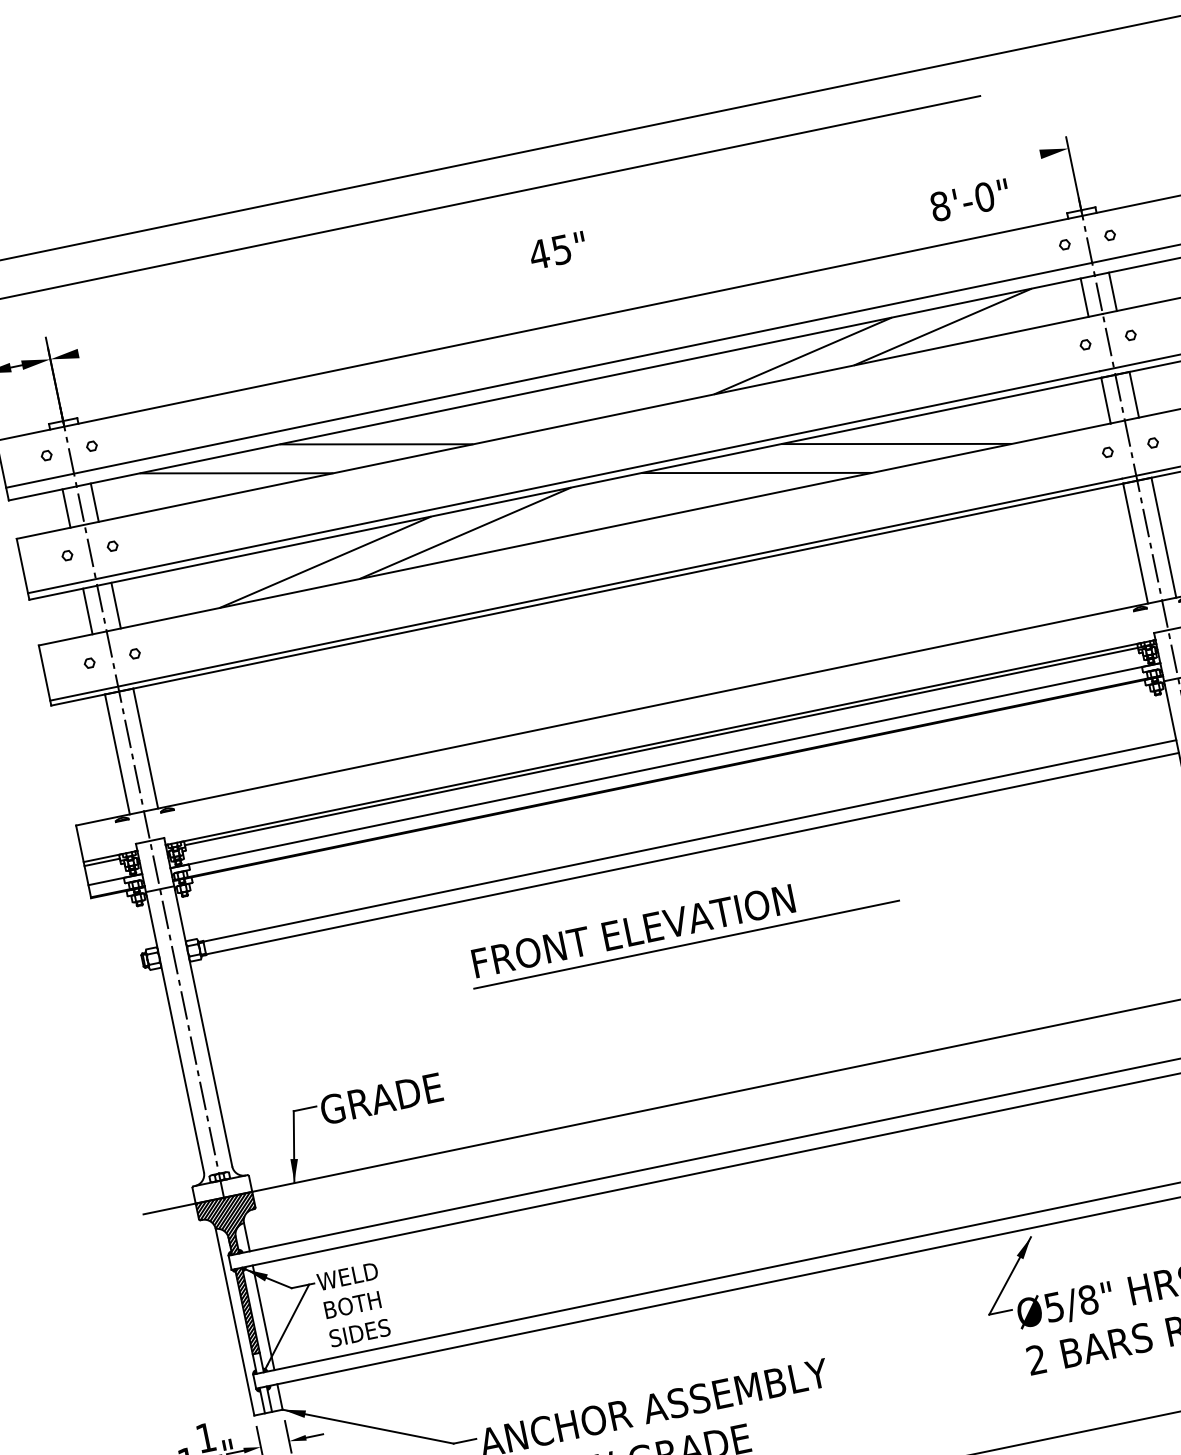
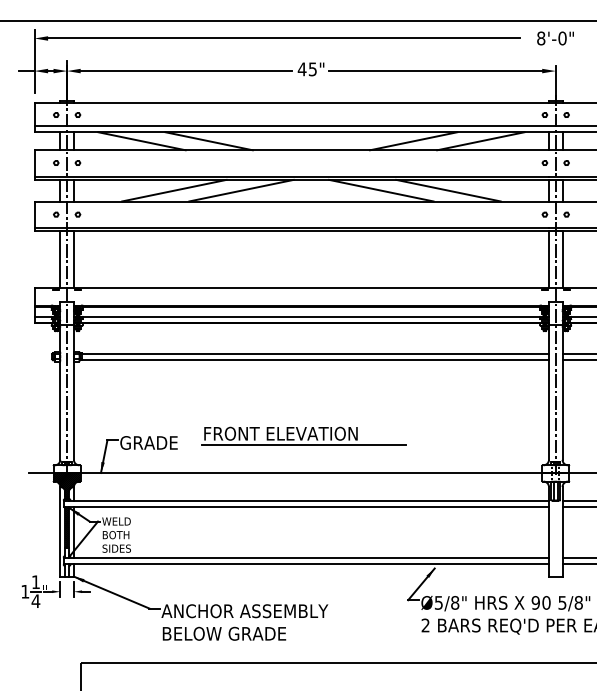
text: (969, 200) -> (555, 38), moved
line: (818, 201) -> (435, 71), added
line: (299, 308) -> (186, 71), added
part: (681, 924) -> (303, 435), moved

